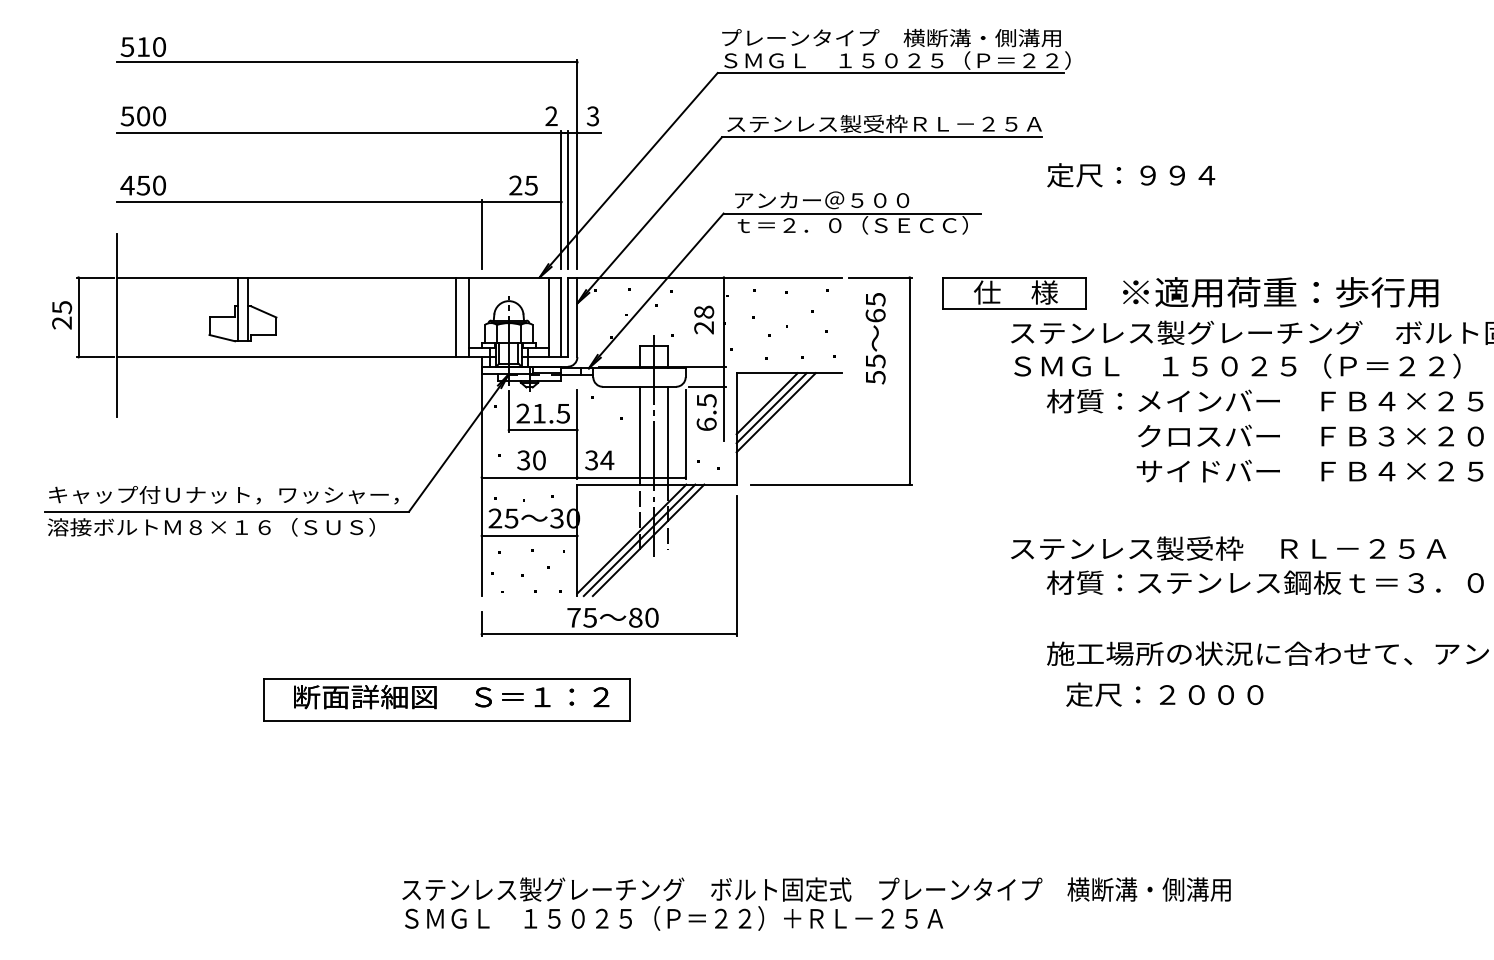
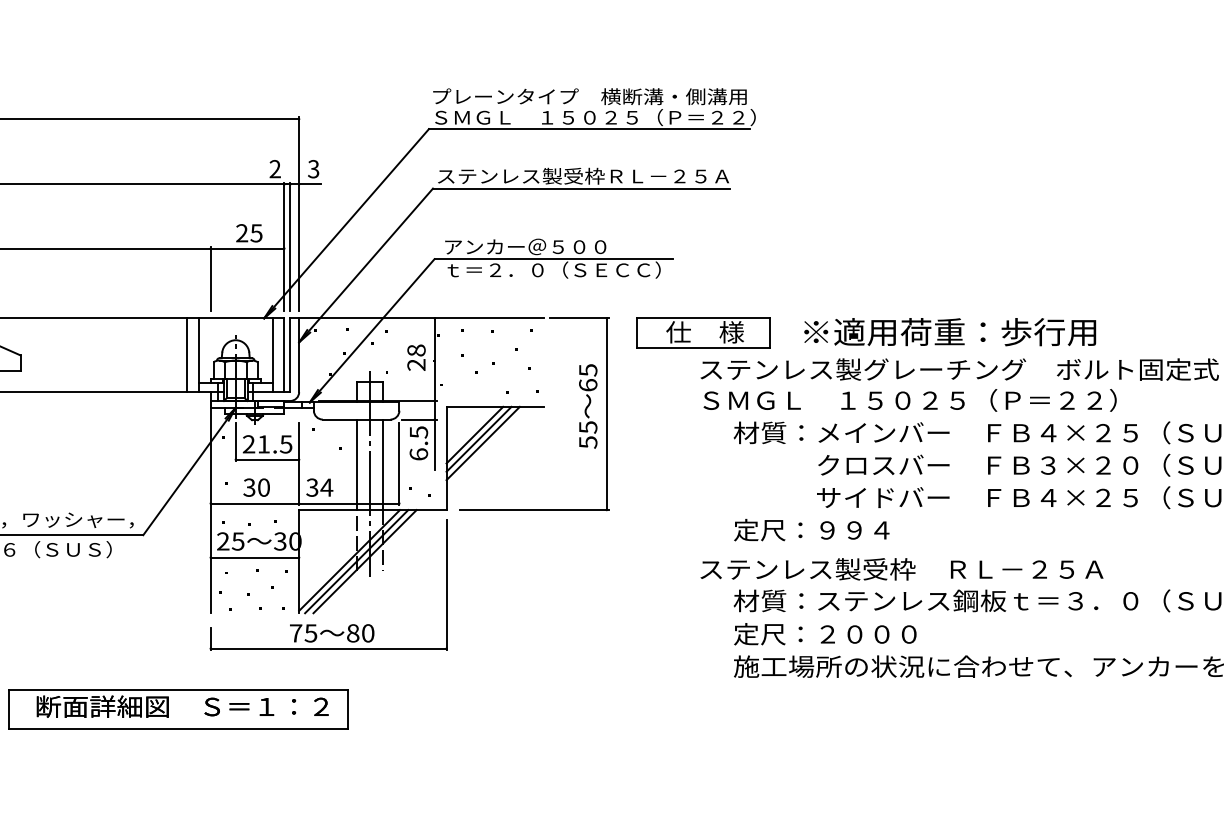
text: (1131, 175) -> (812, 530), moved
text: (875, 338) -> (588, 406), moved
text: (1164, 694) -> (825, 634), moved

